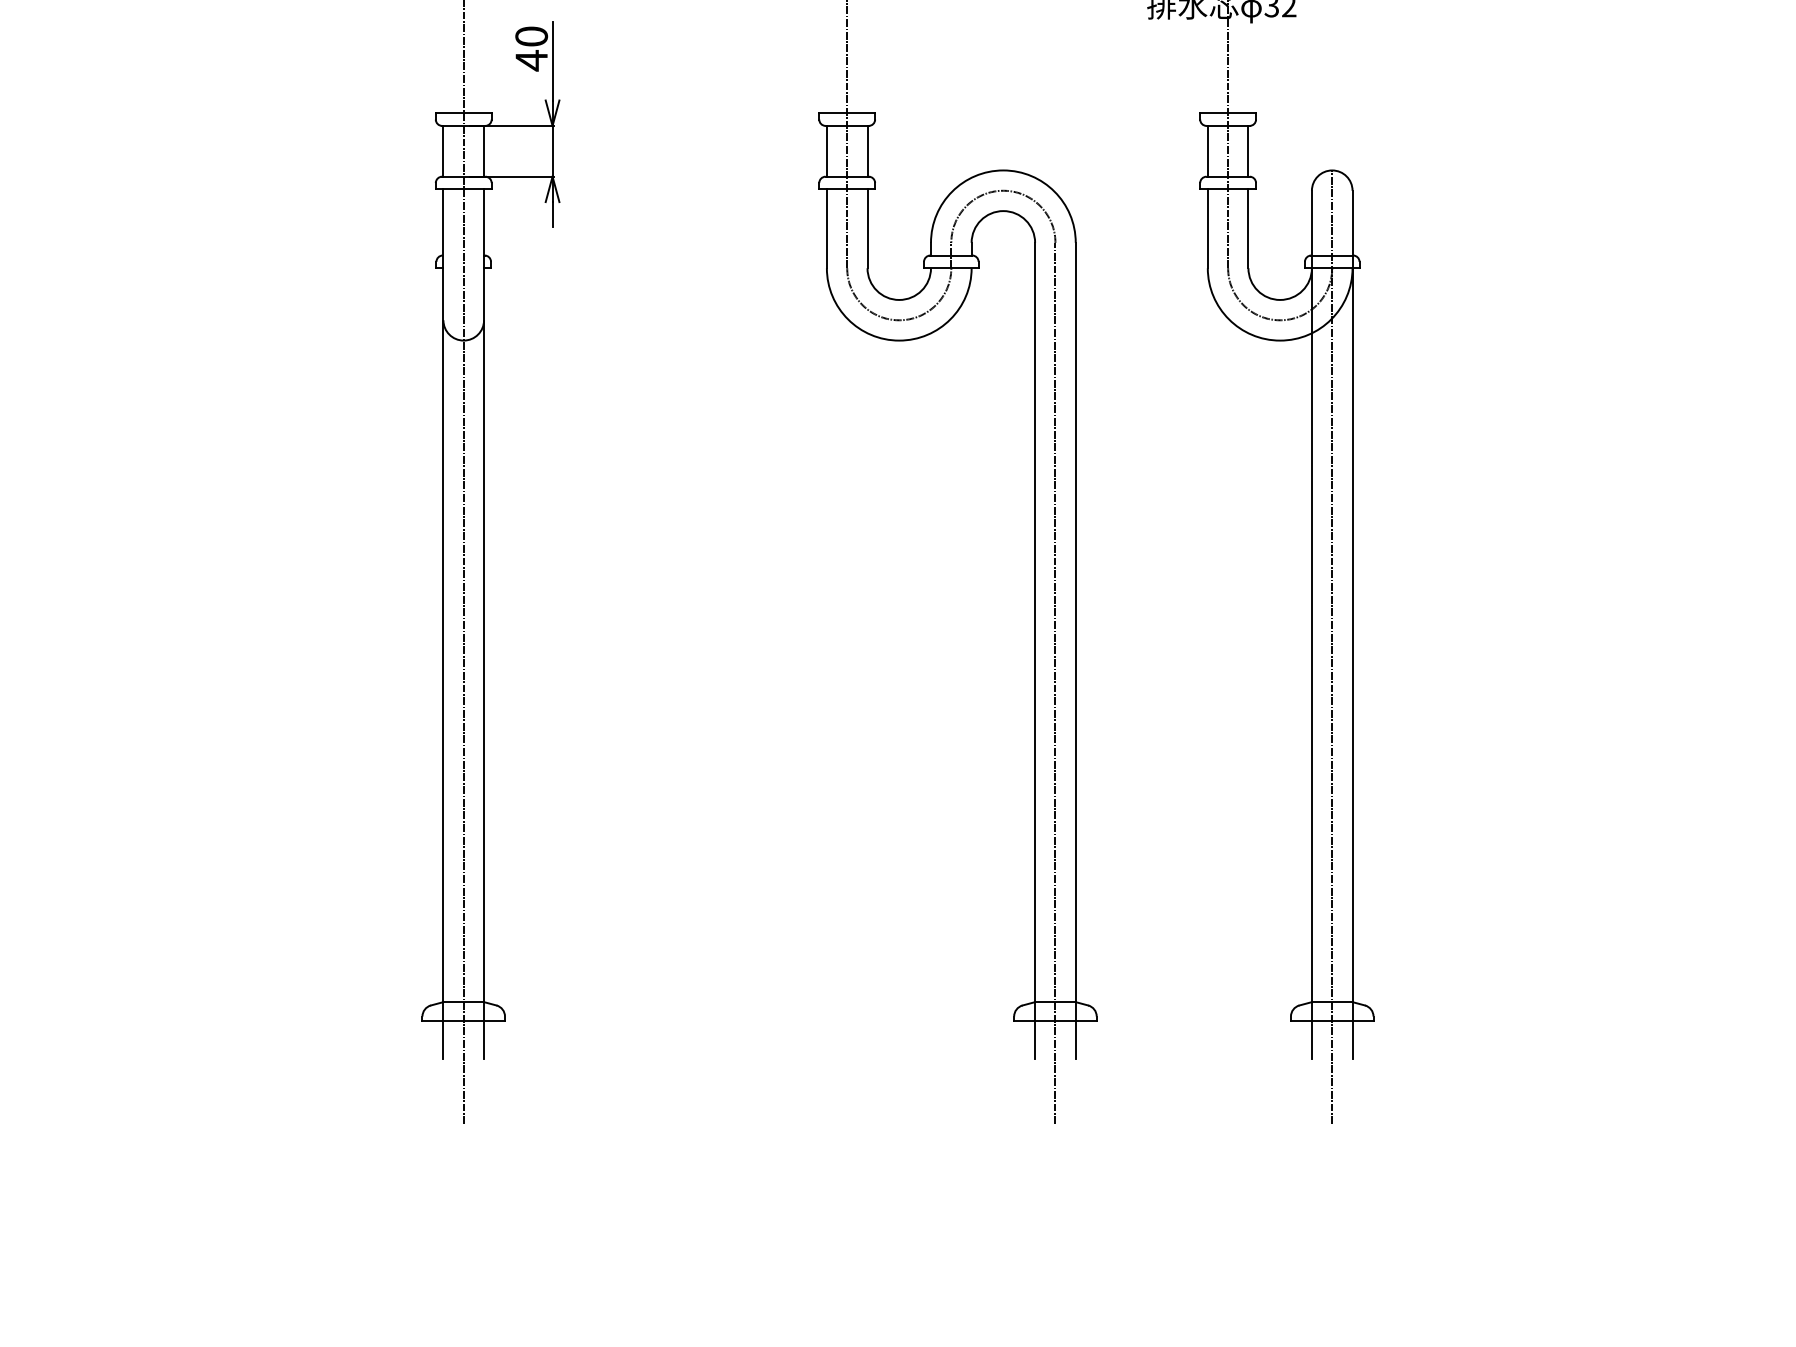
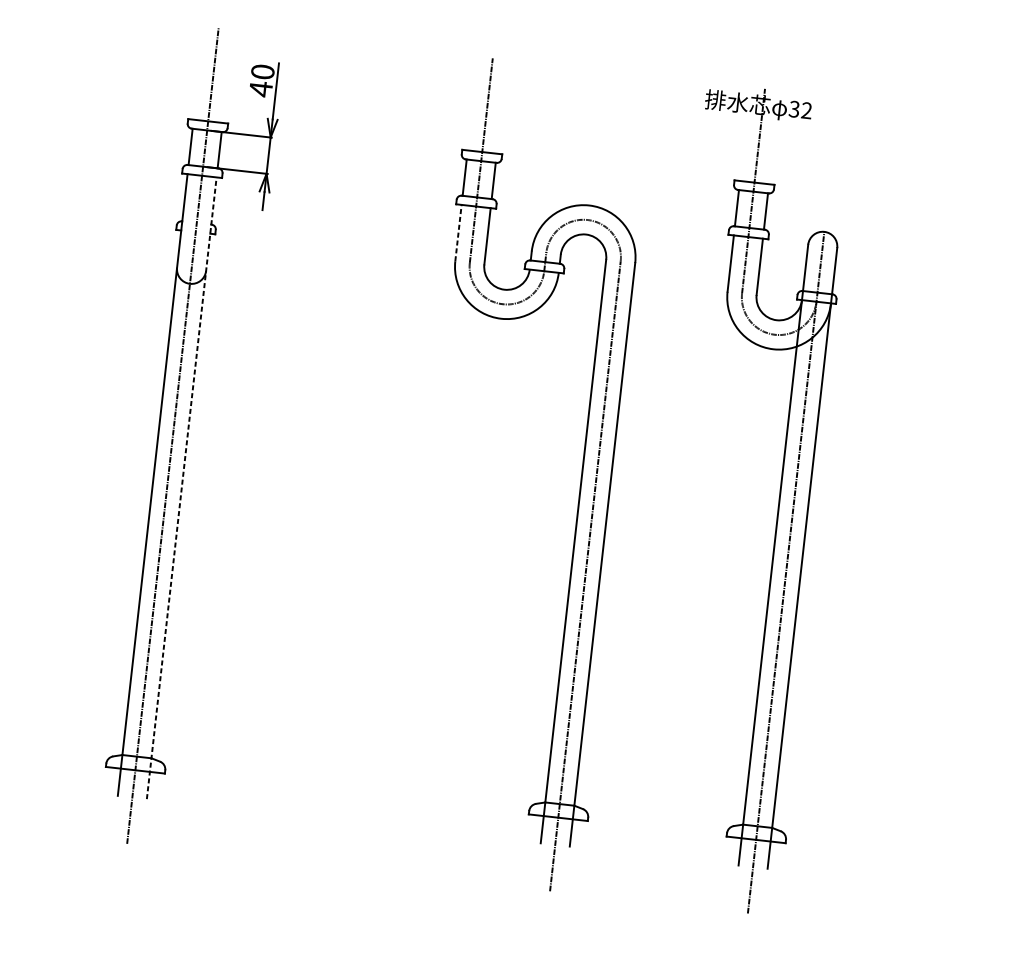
line: (826, 228) -> (458, 232), solid -> dashed
line: (484, 624) -> (182, 488), solid -> dashed

